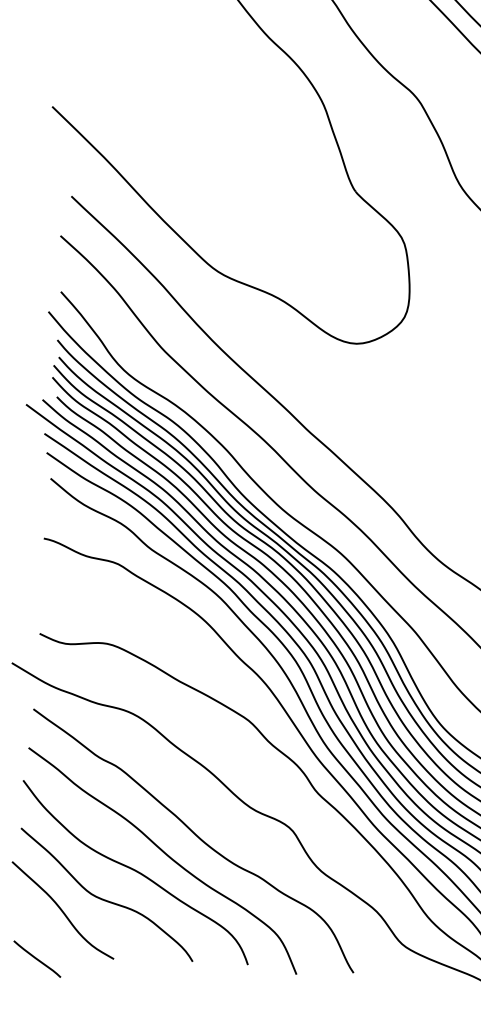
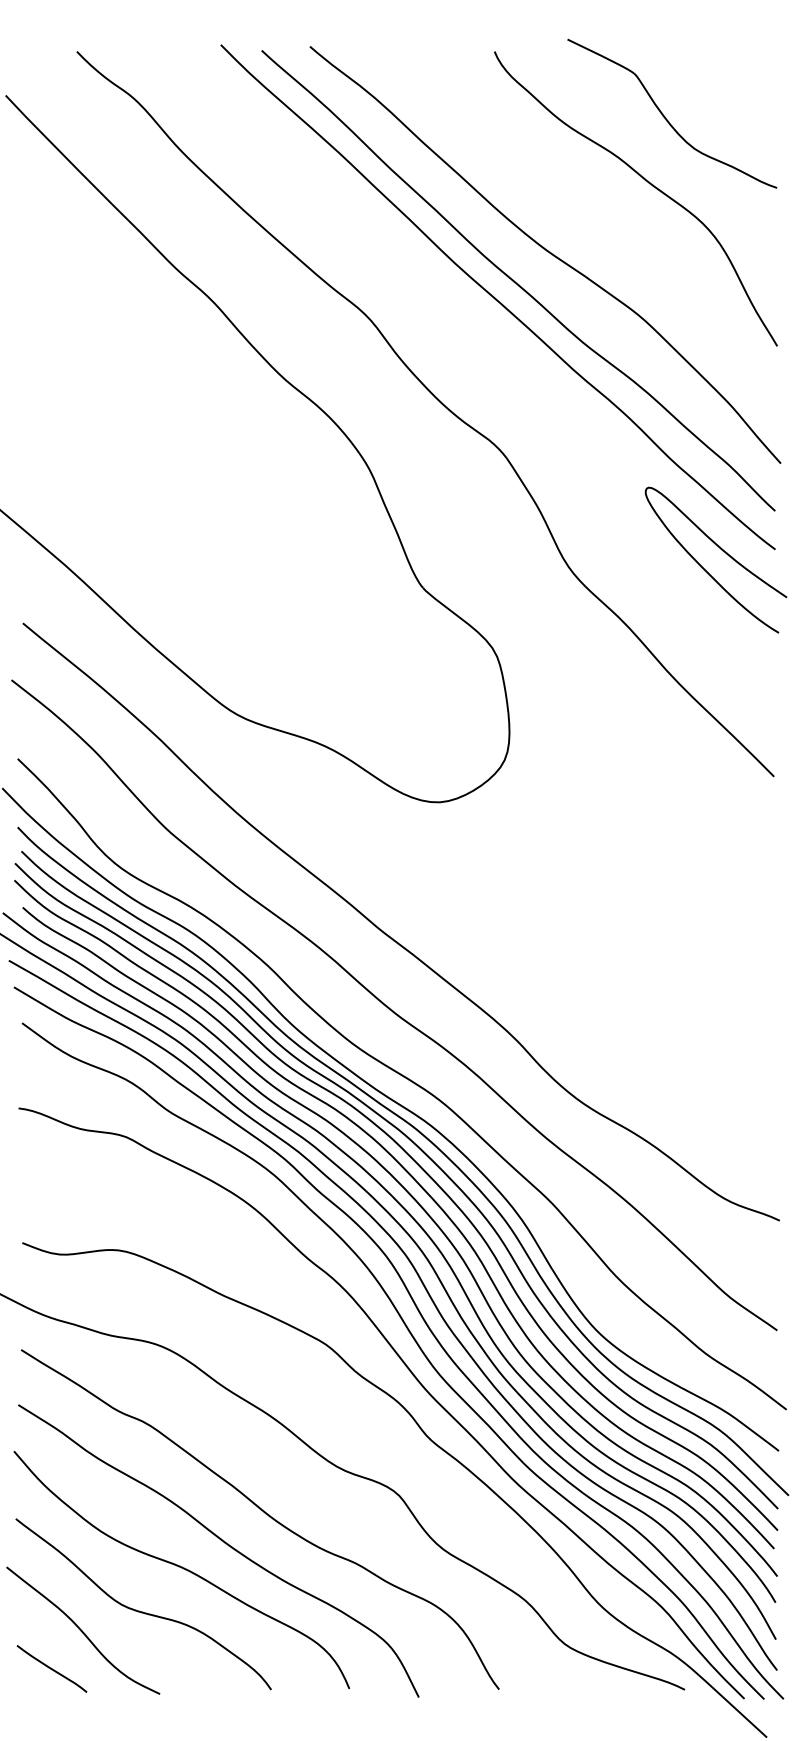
curve: (37, 958) -> (51, 1668), moved

